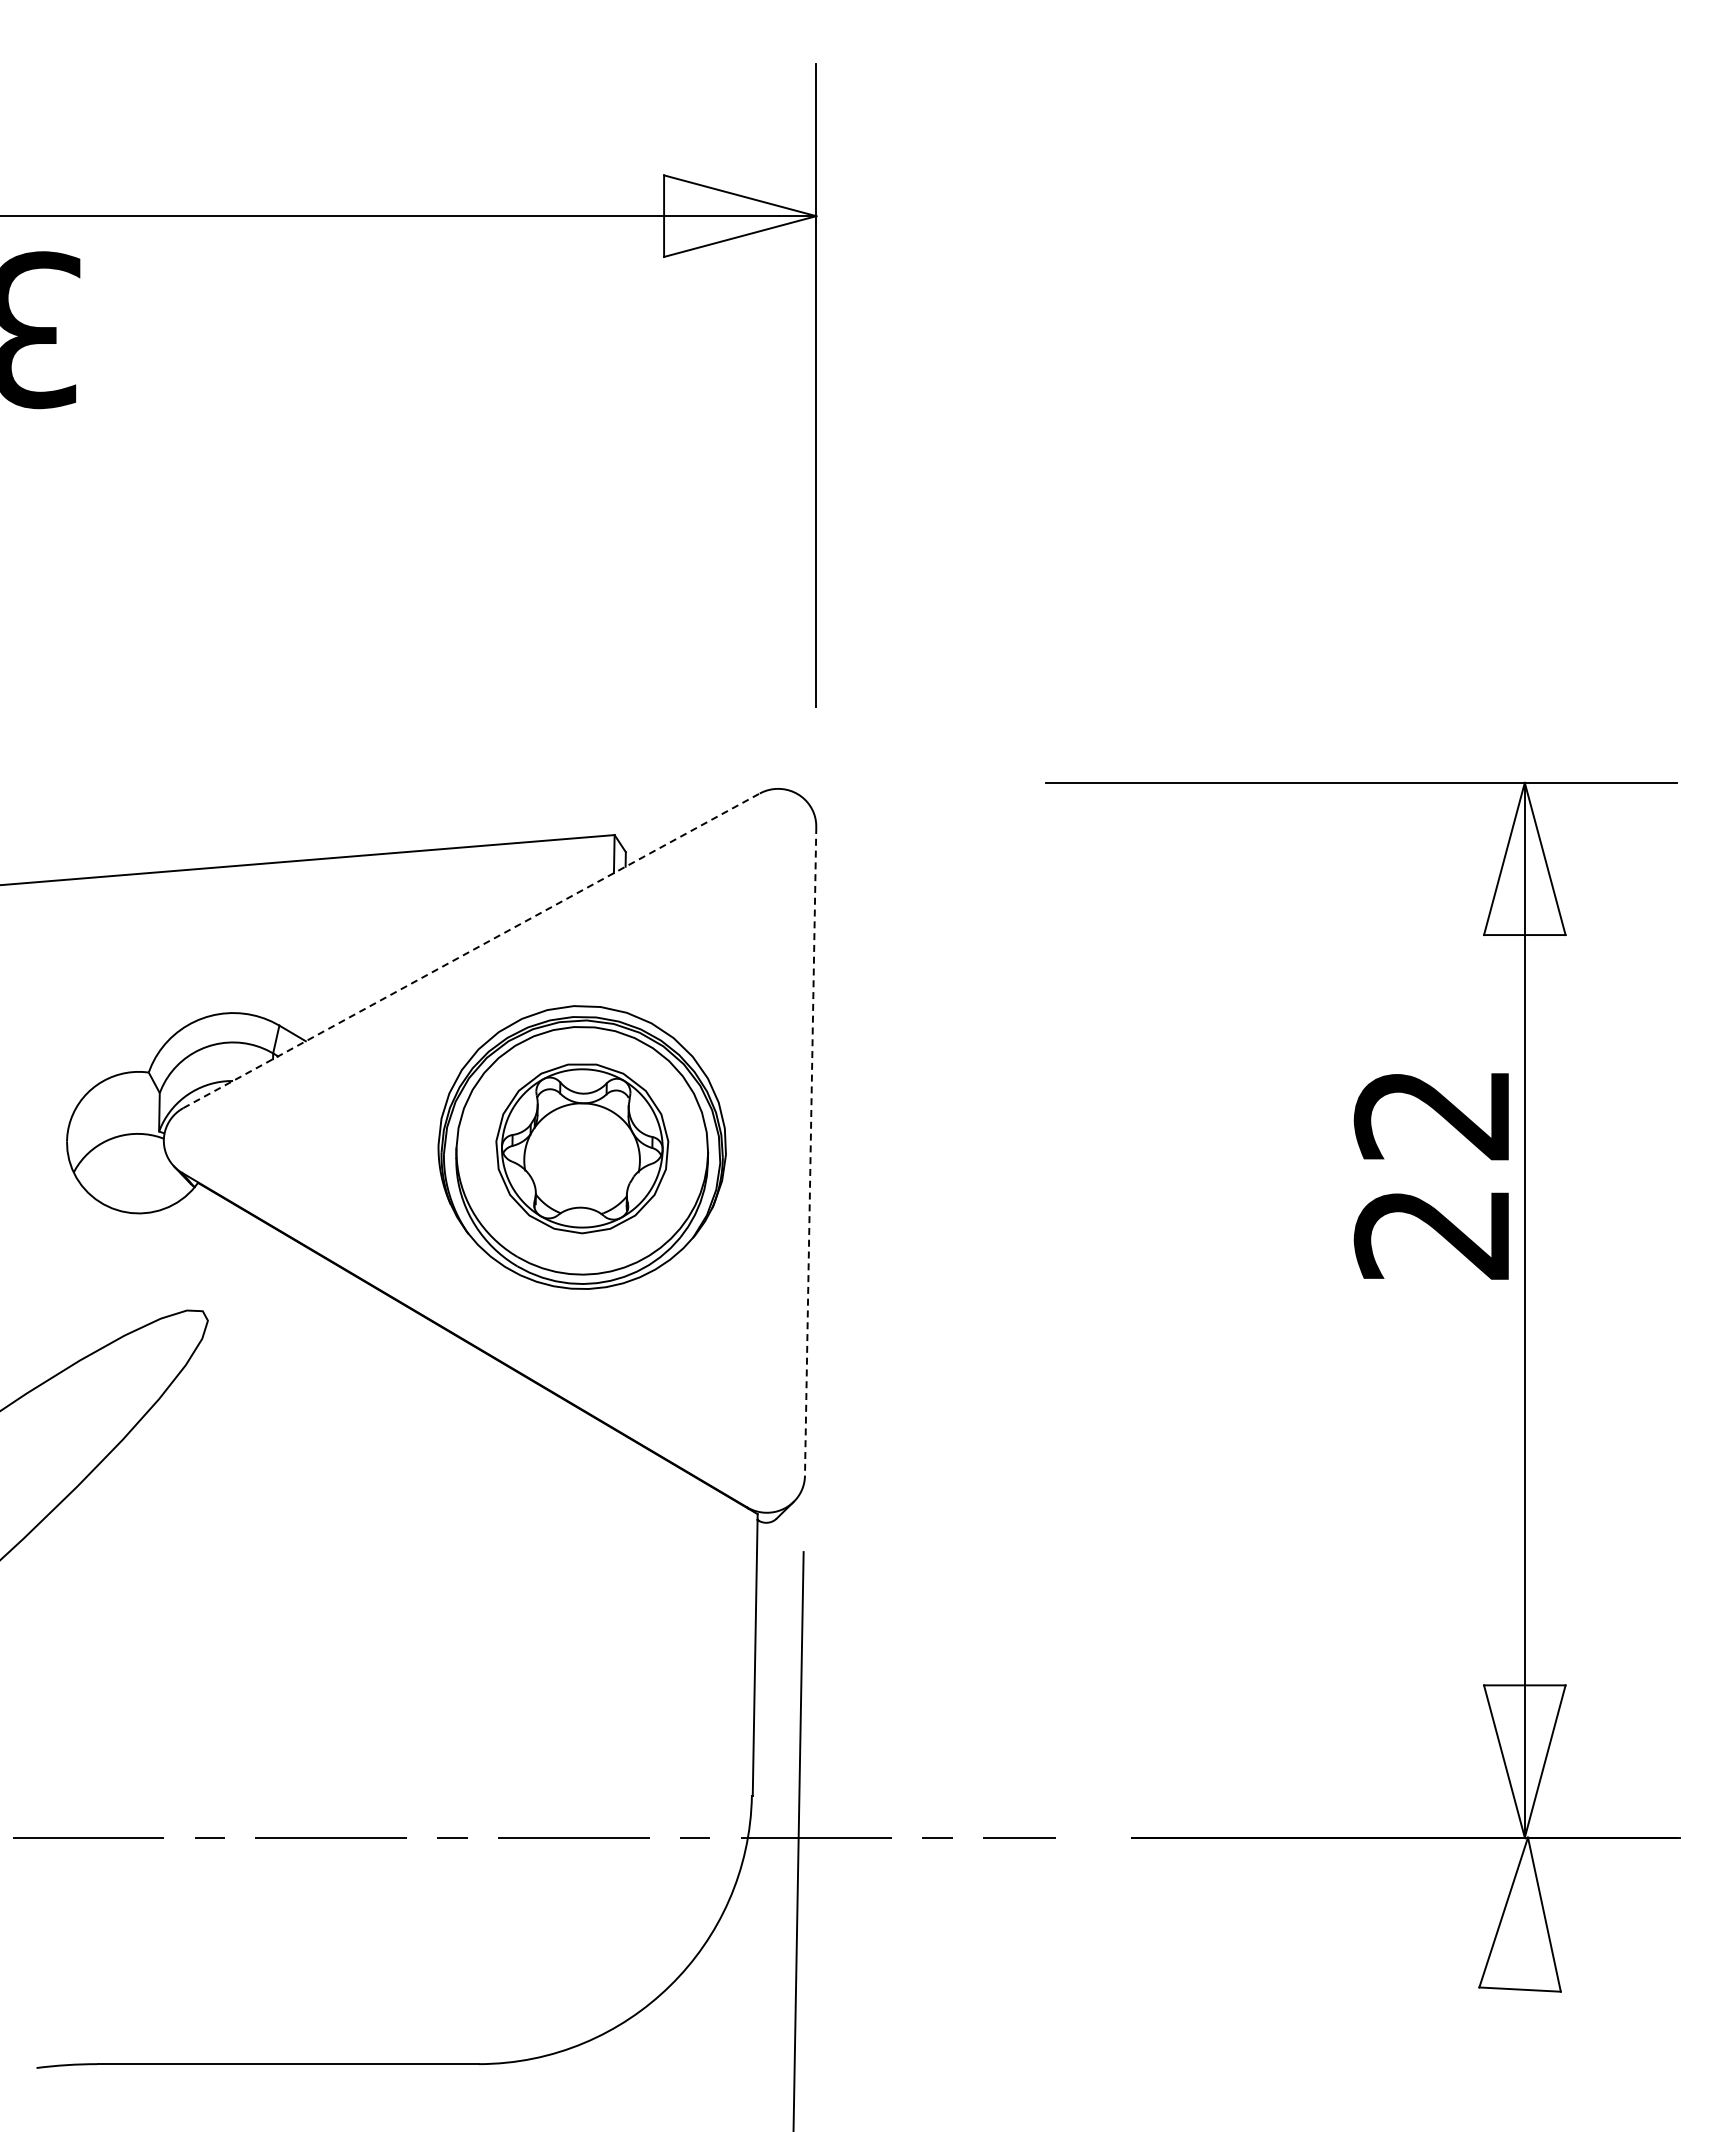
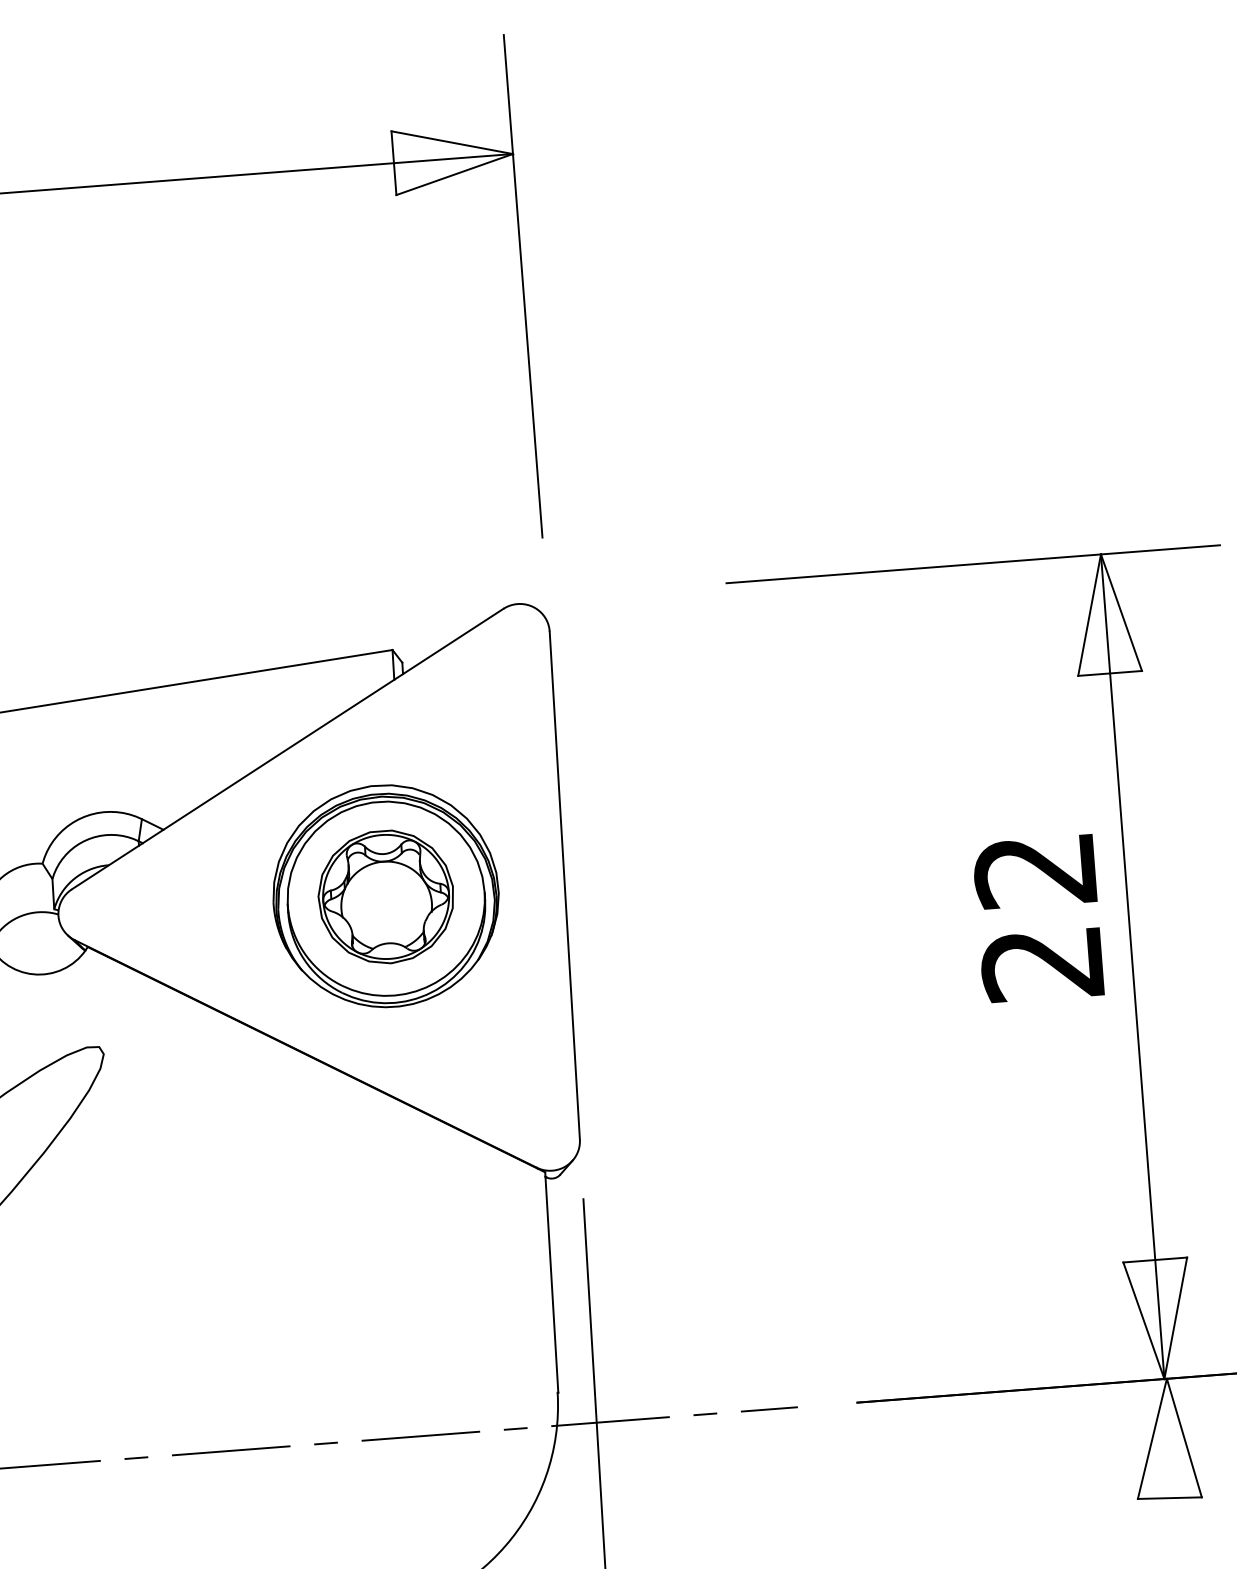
line: (472, 950) -> (288, 748), dashed -> solid
line: (810, 1151) -> (564, 885), dashed -> solid
text: (1430, 1176) -> (1037, 919), moved

